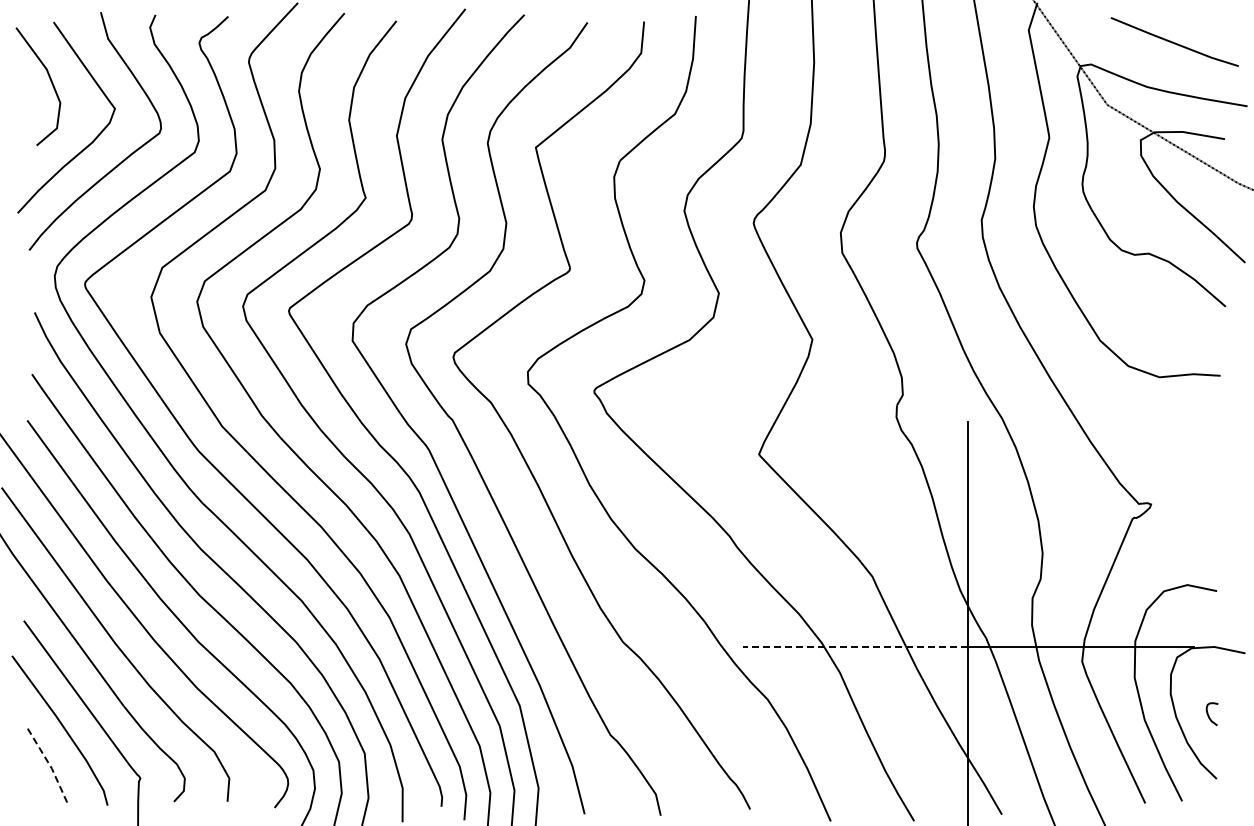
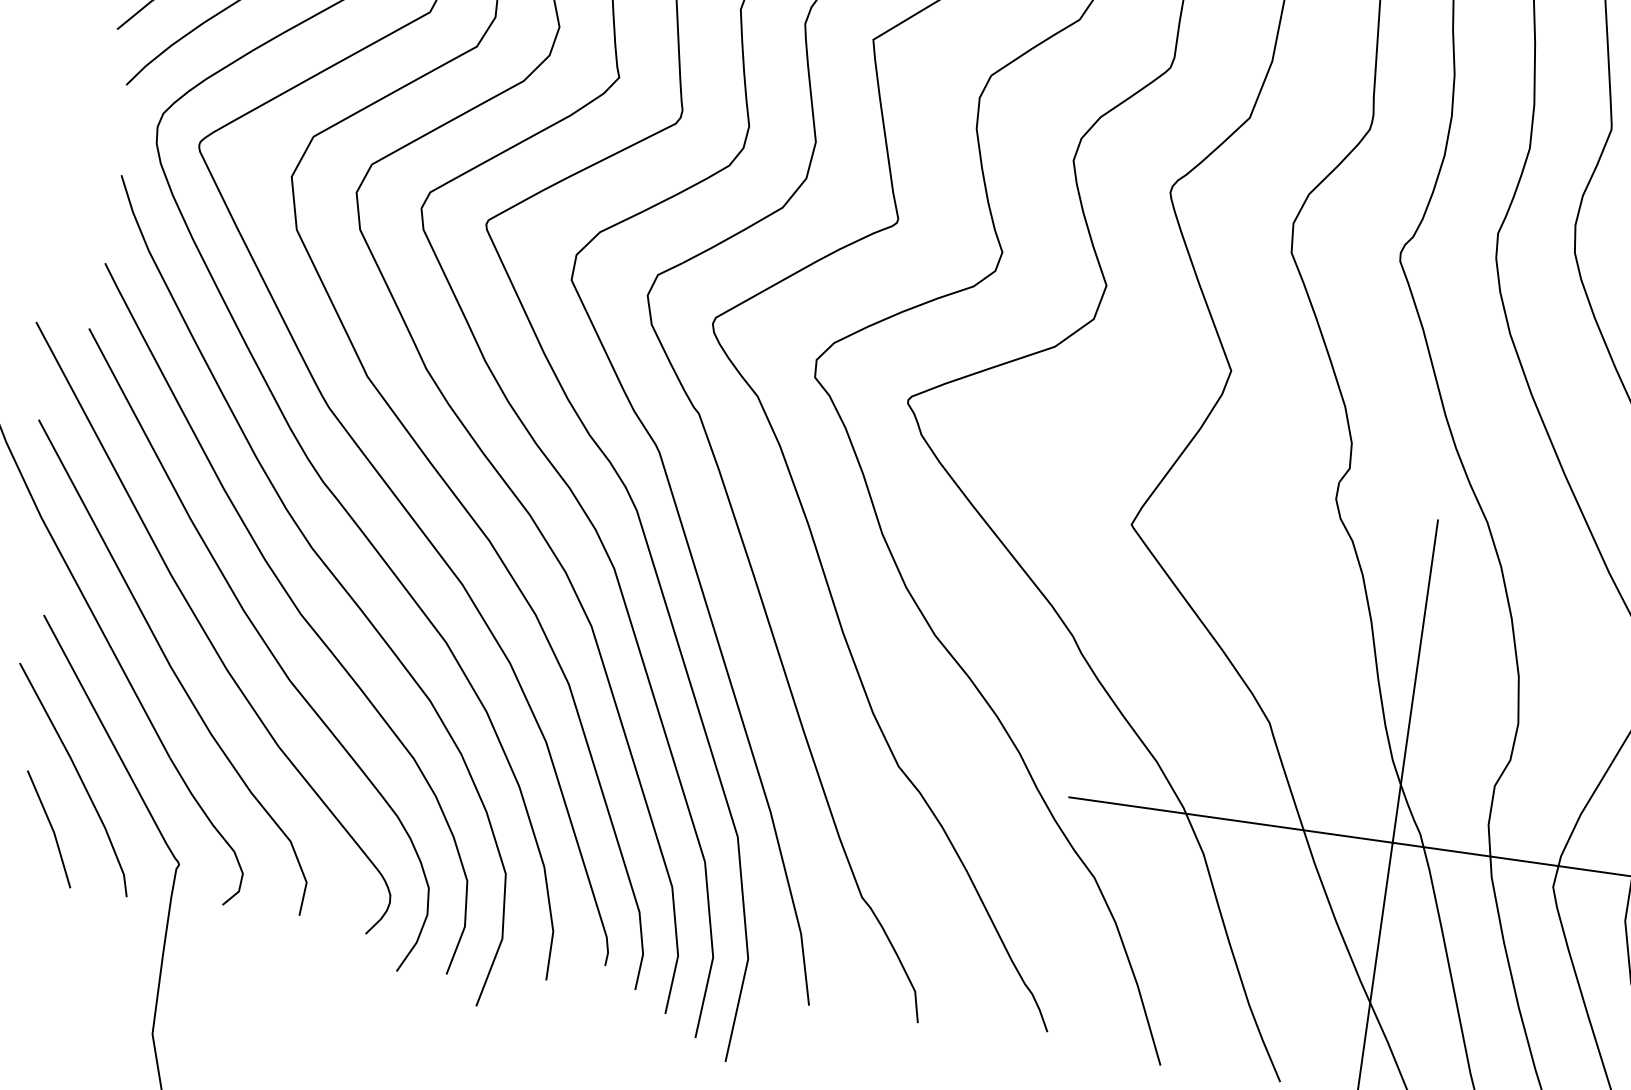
line: (855, 646) -> (1231, 819), dashed -> solid
line: (50, 766) -> (52, 829), dashed -> solid

